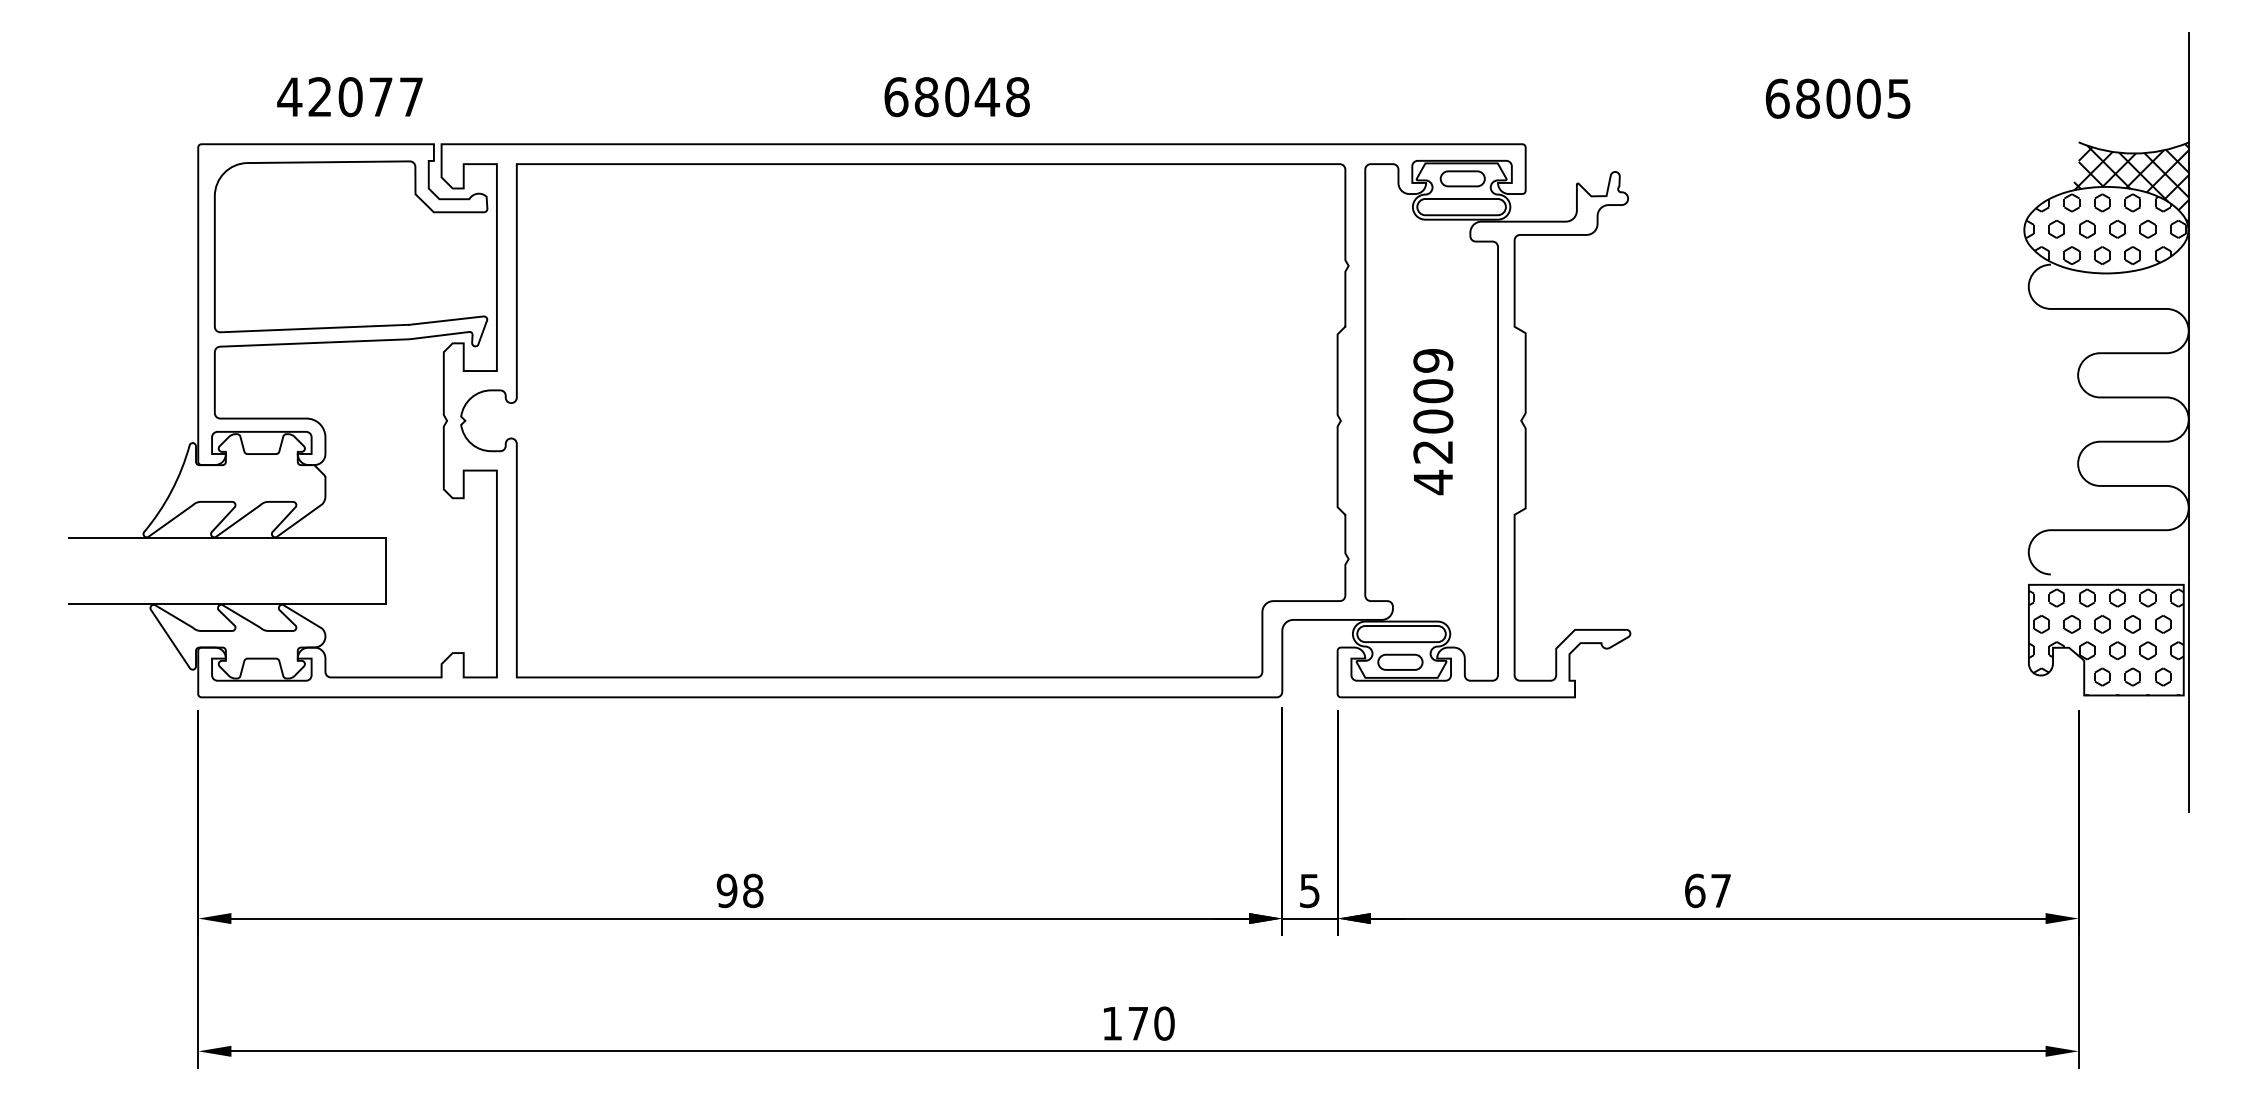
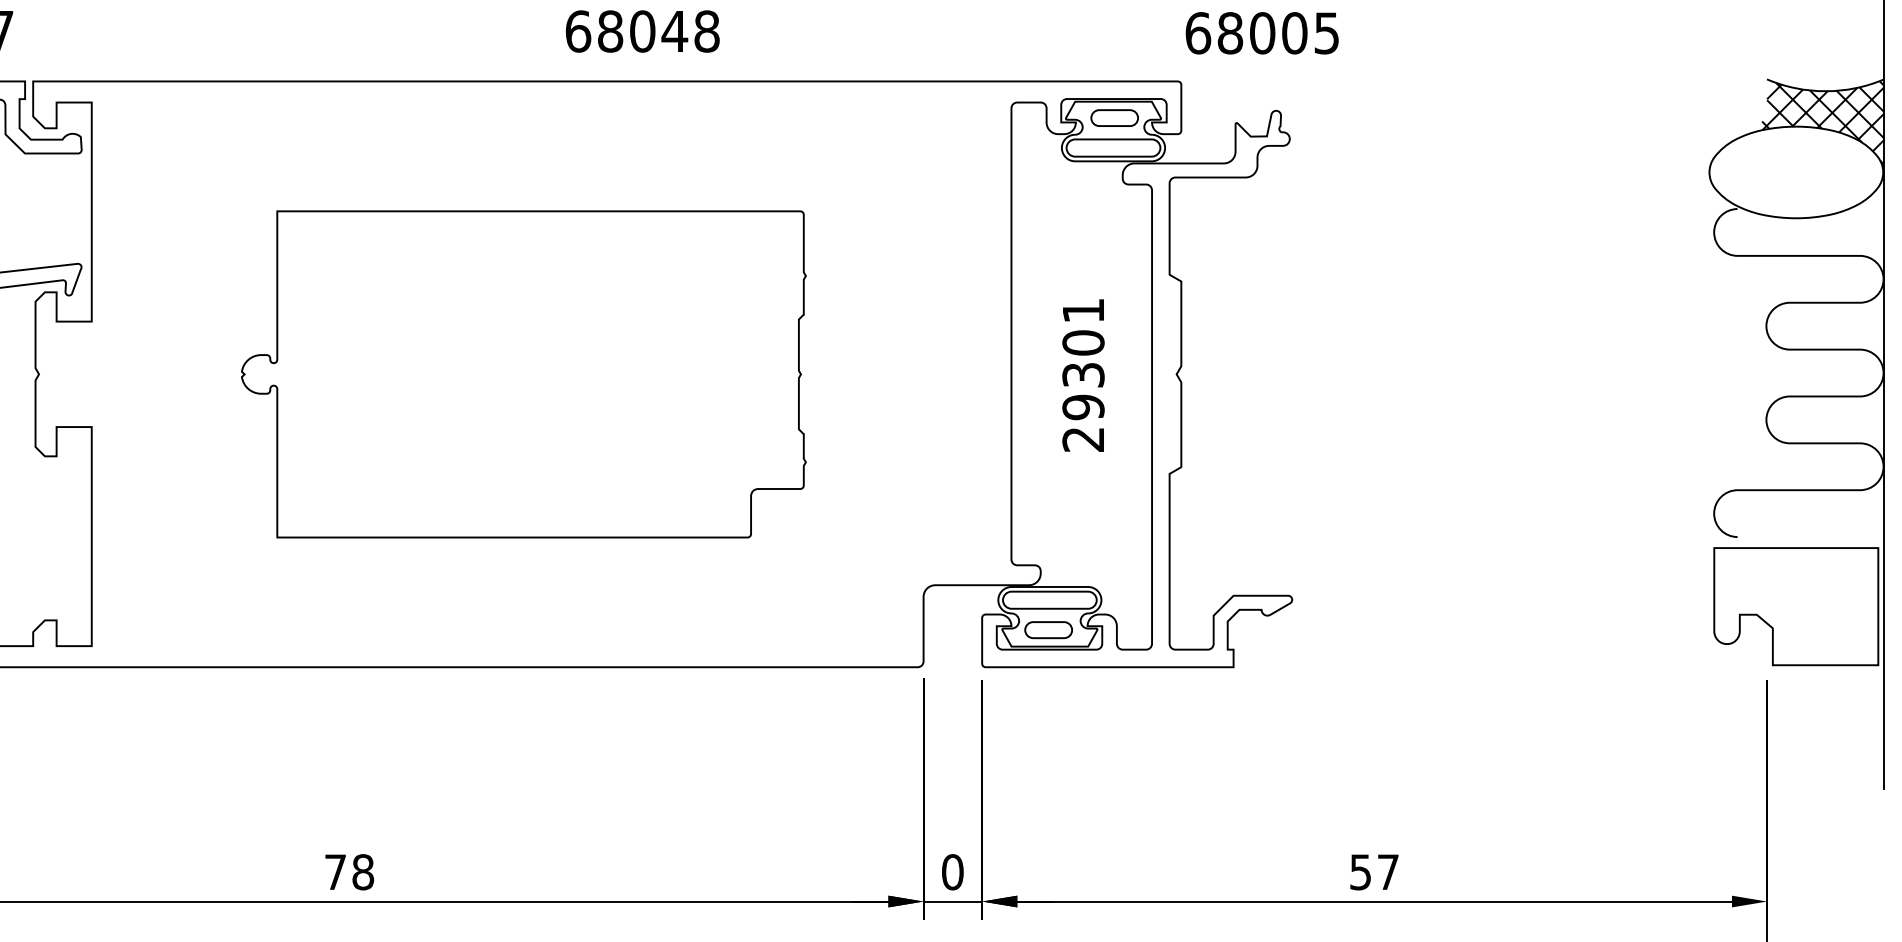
text: (956, 97) -> (642, 31), moved
text: (1838, 98) -> (1262, 32), moved
hatch: (2105, 229) -> (1795, 171), removed
part: (904, 420) -> (523, 374), size x0.6
text: (1433, 422) -> (1083, 376), 42009 -> 29301
hatch: (2105, 642) -> (1795, 609), removed
text: (726, 890) -> (334, 871), 98 -> 78
text: (1309, 890) -> (952, 871), 5 -> 0
text: (1695, 890) -> (1361, 871), 67 -> 57

